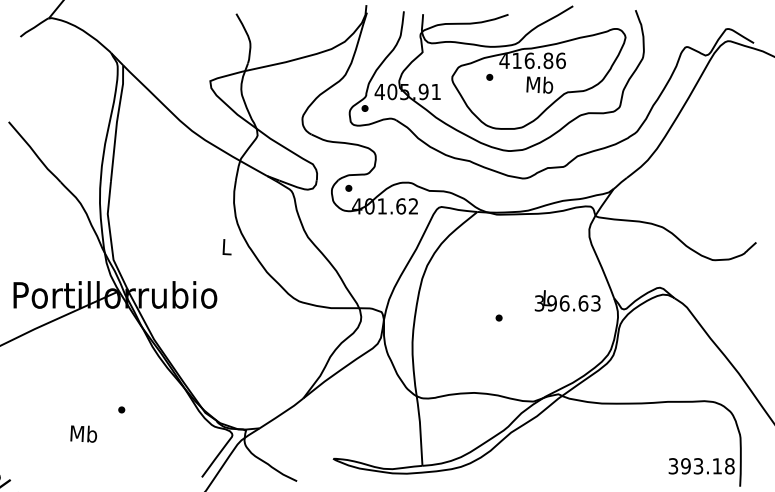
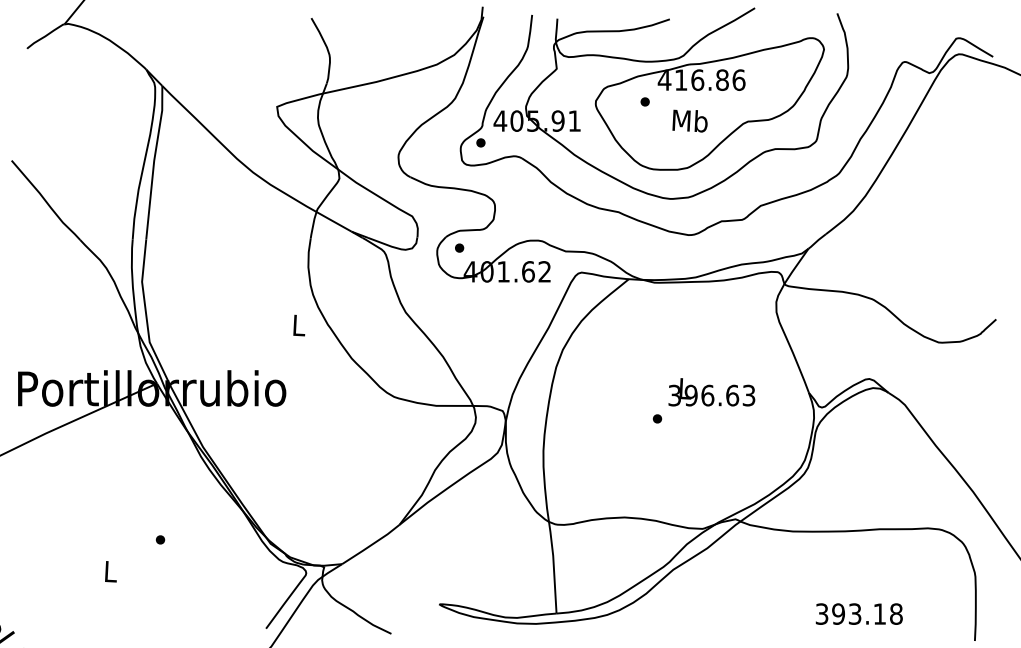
text: (539, 84) -> (689, 120), moved
text: (567, 301) -> (711, 392), moved
text: (83, 433) -> (109, 571), Mb -> L
text: (701, 465) -> (858, 613), moved

